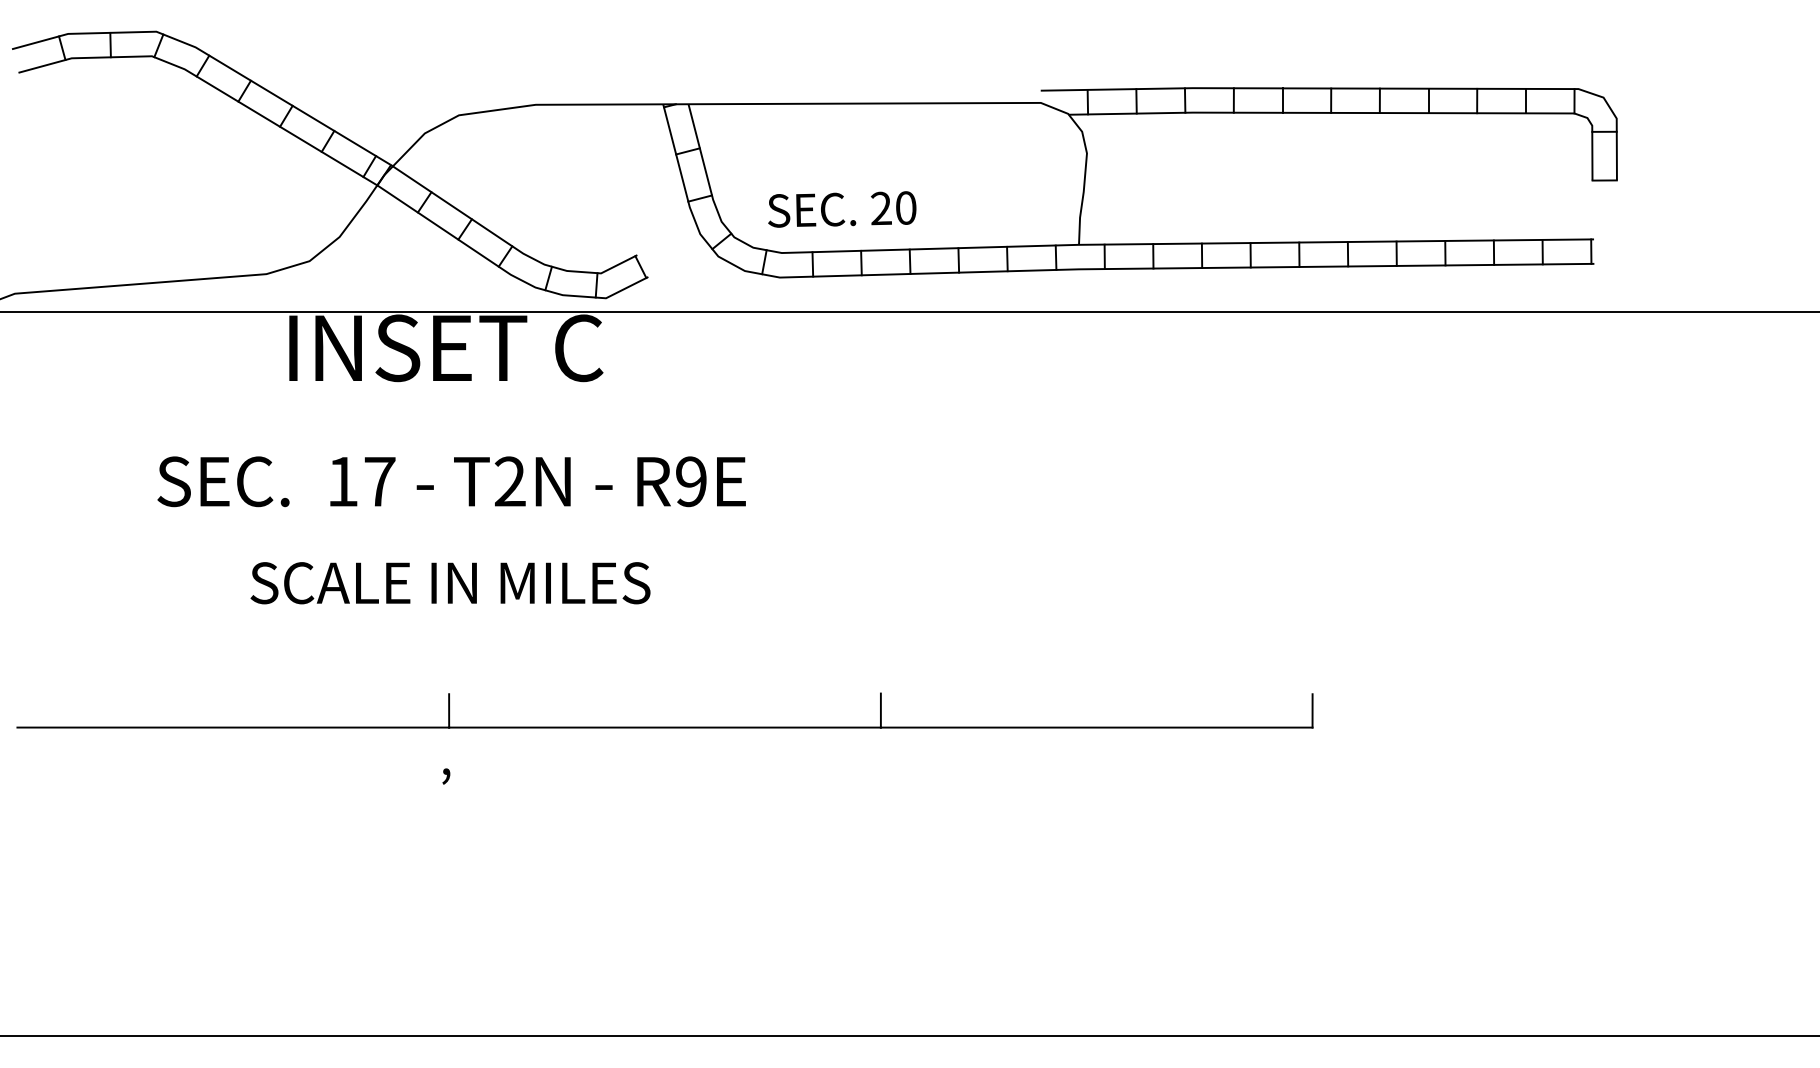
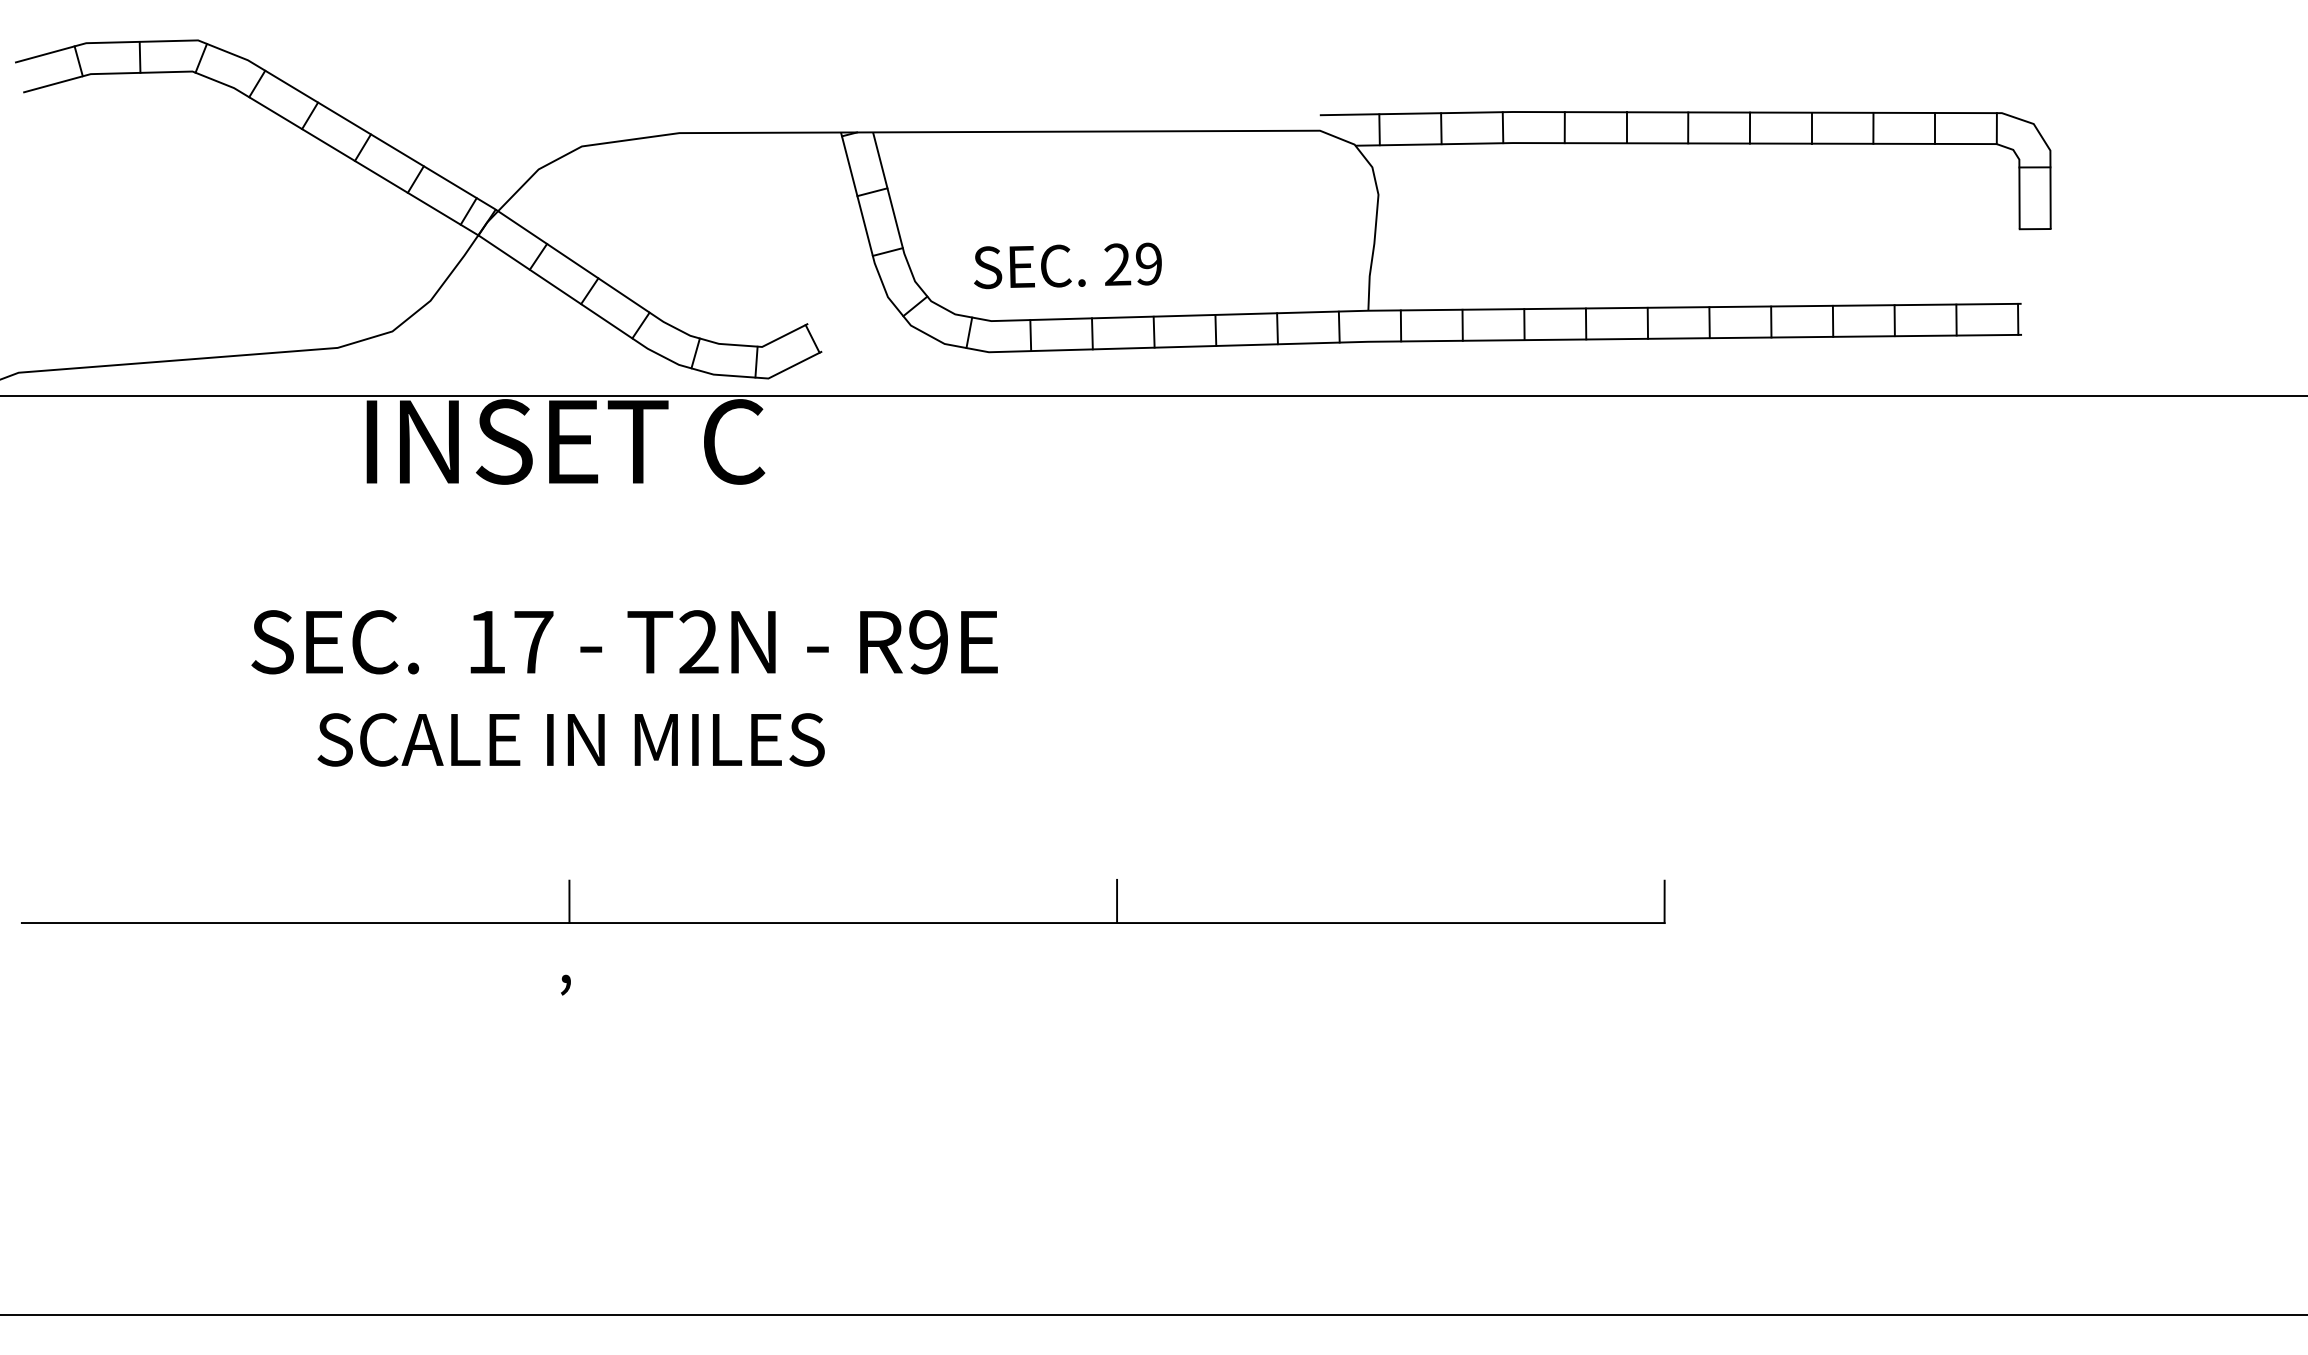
text: (906, 207) -> (1149, 263), 20 -> 29
text: (451, 481) -> (624, 642), moved

